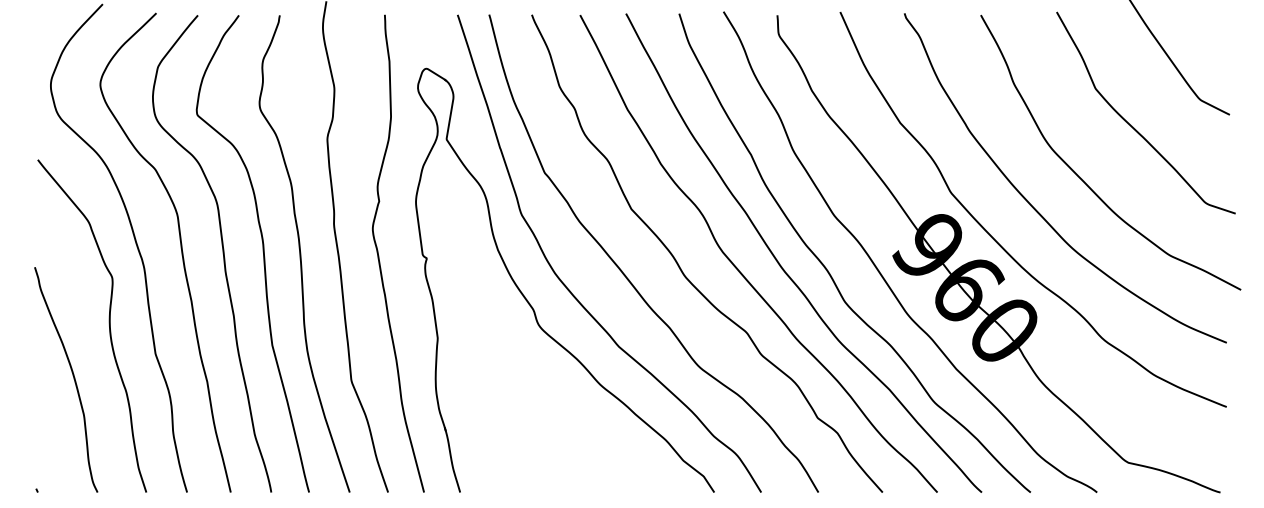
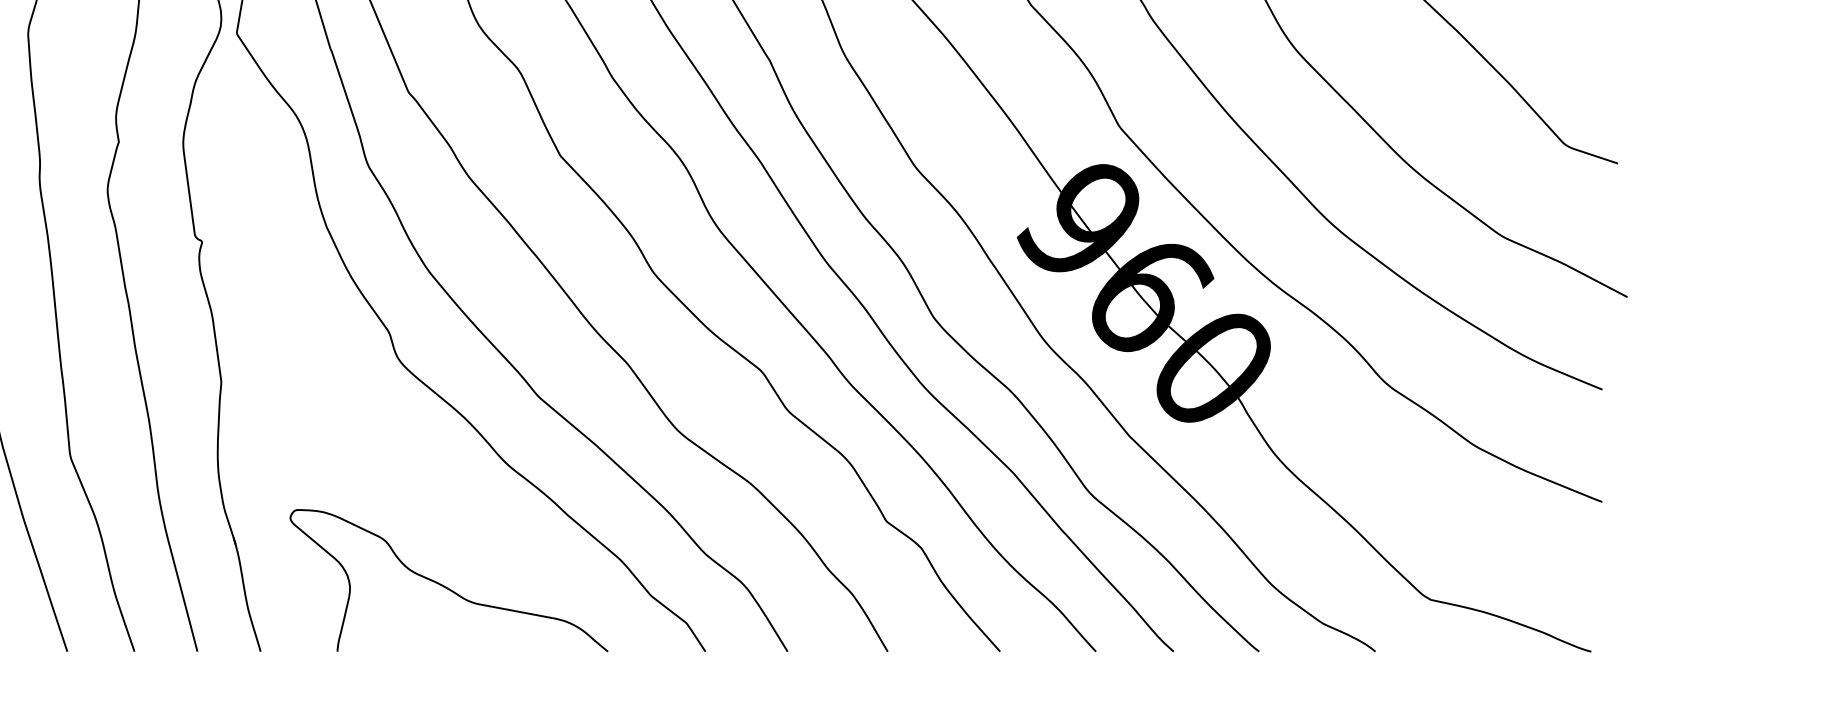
curve: (565, 454) -> (444, 585), added

